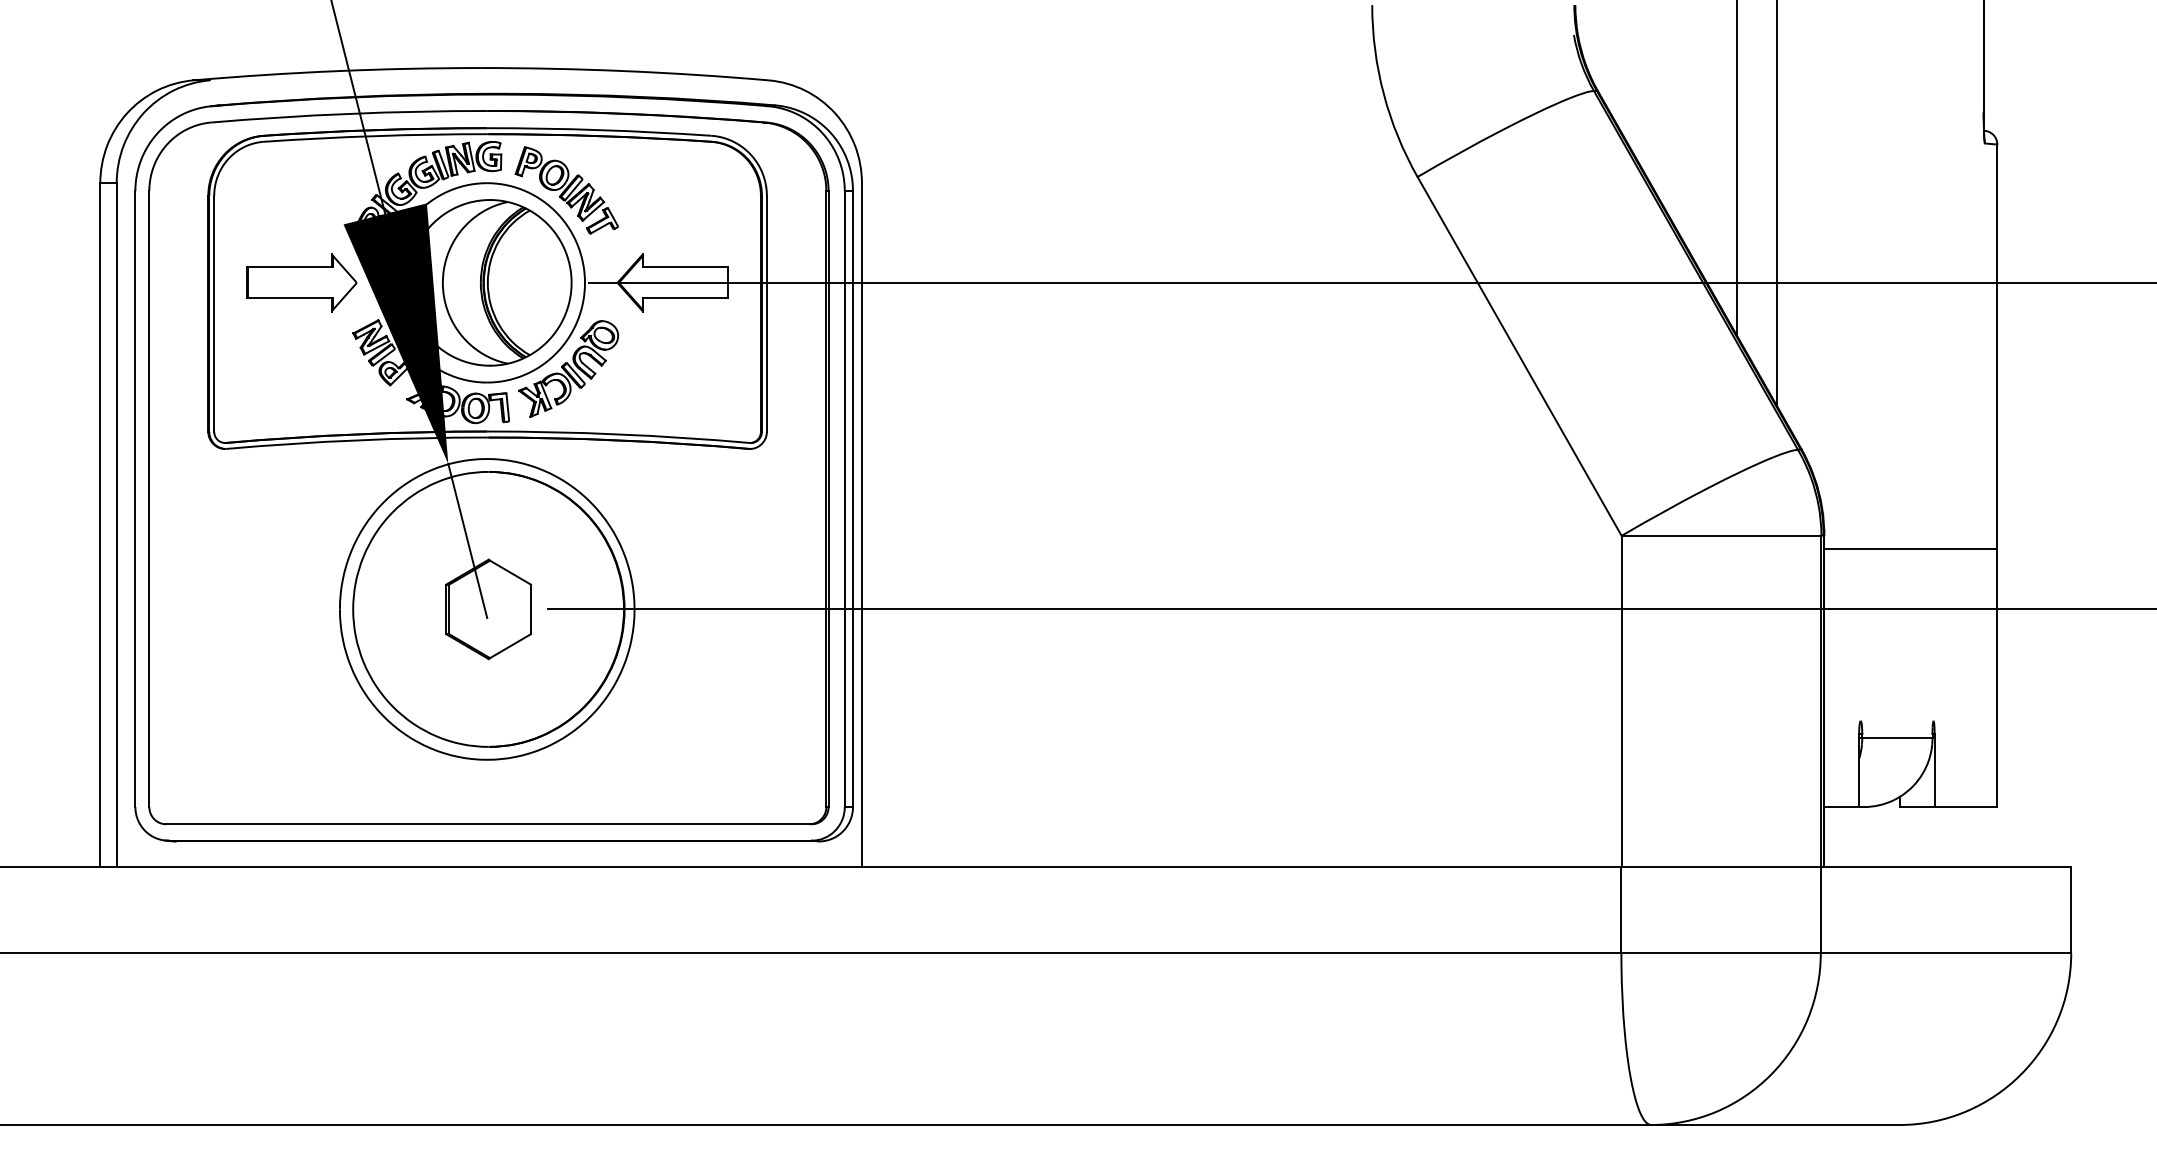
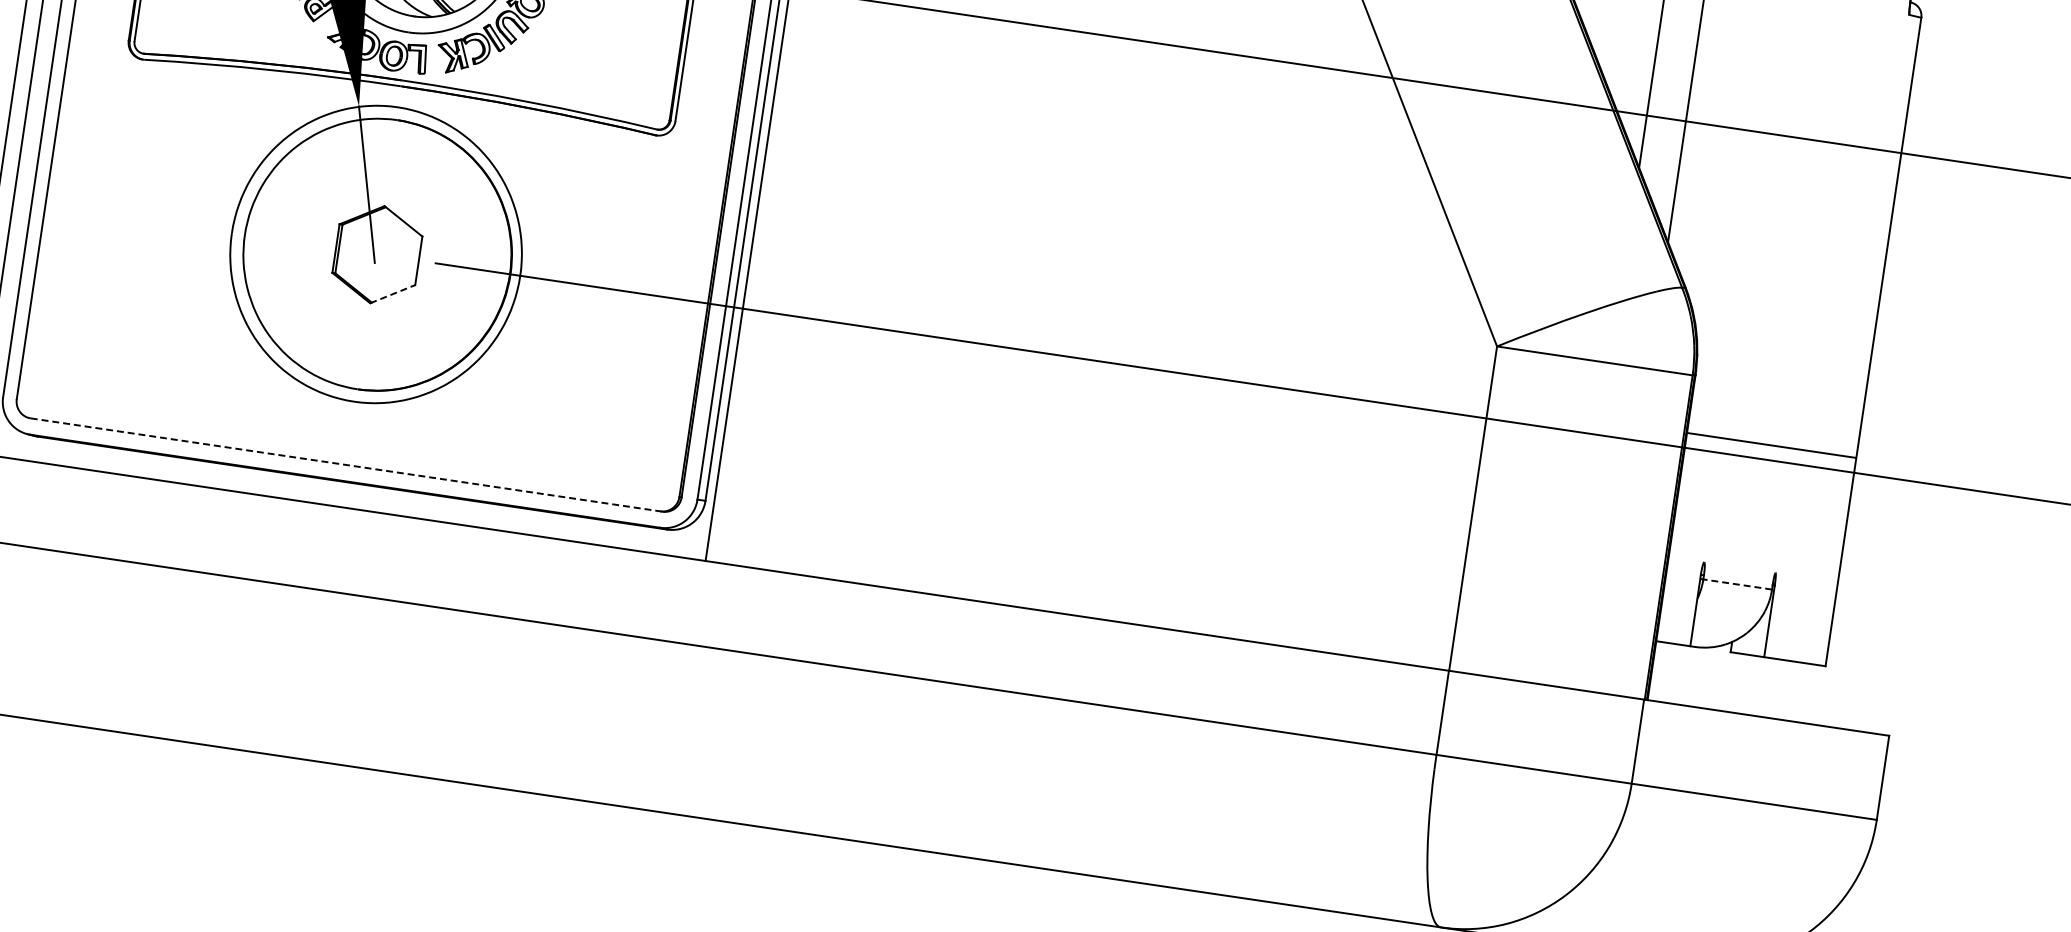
line: (1910, 549) -> (1771, 445), moved
line: (509, 646) -> (392, 294), solid -> dashed
line: (1895, 738) -> (1735, 584), solid -> dashed
line: (488, 824) -> (346, 465), solid -> dashed

